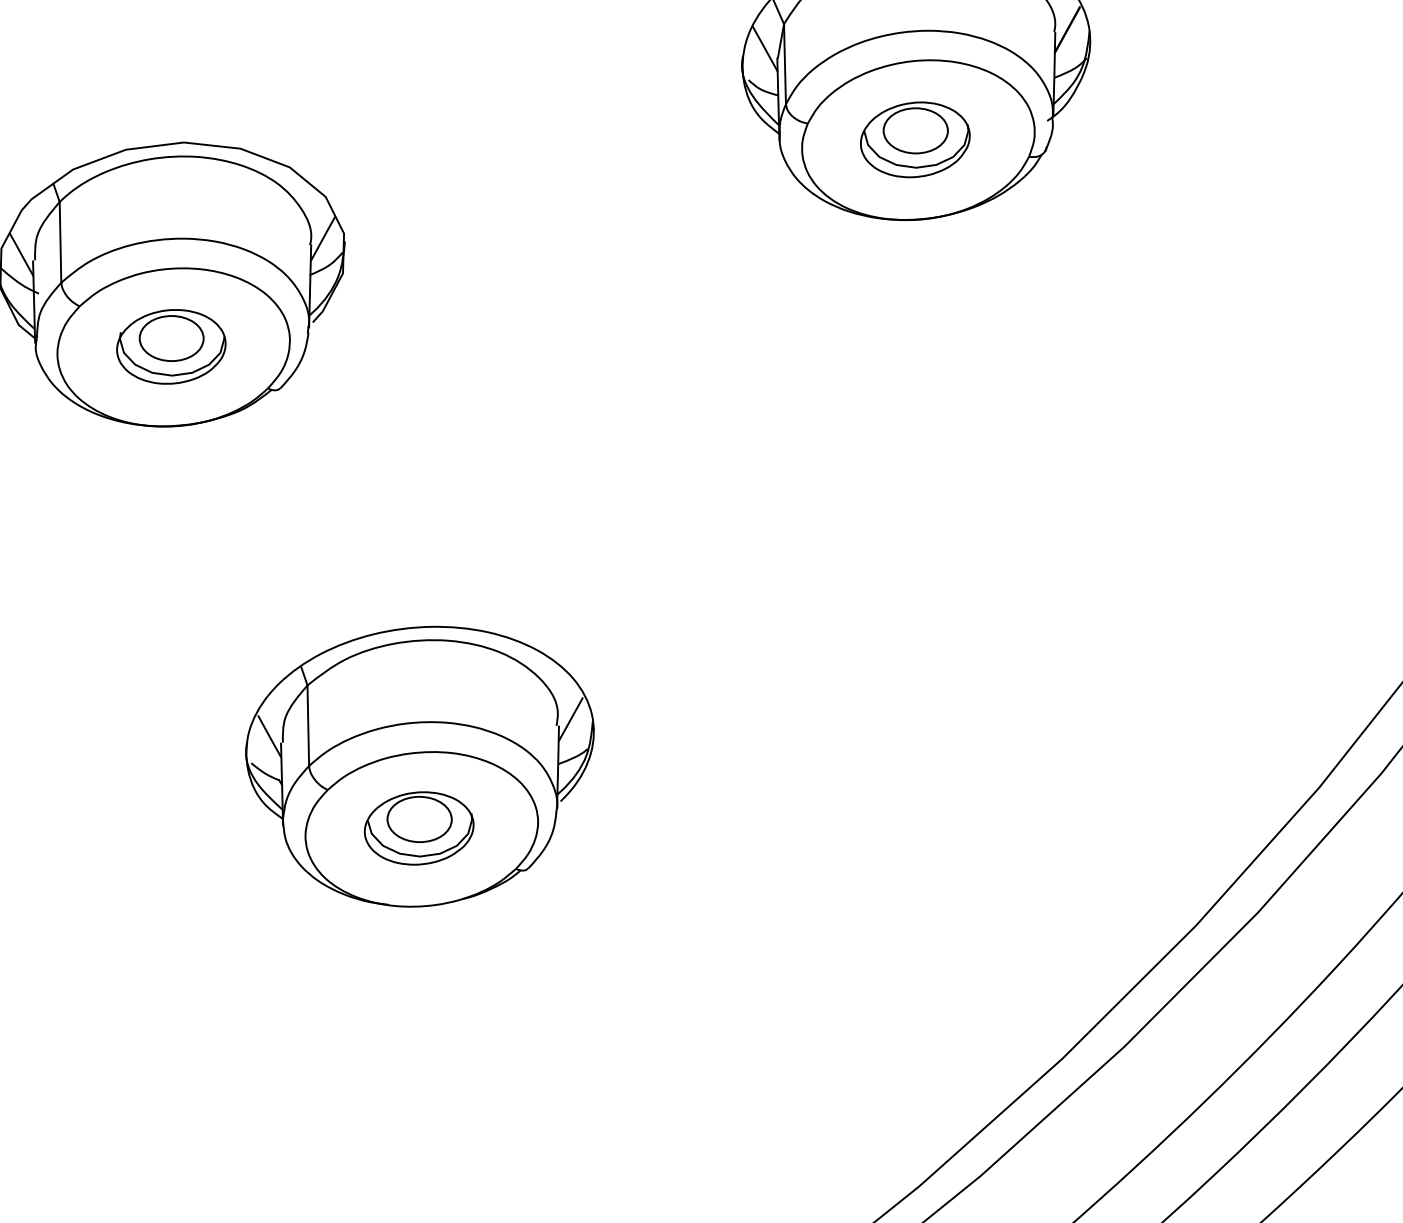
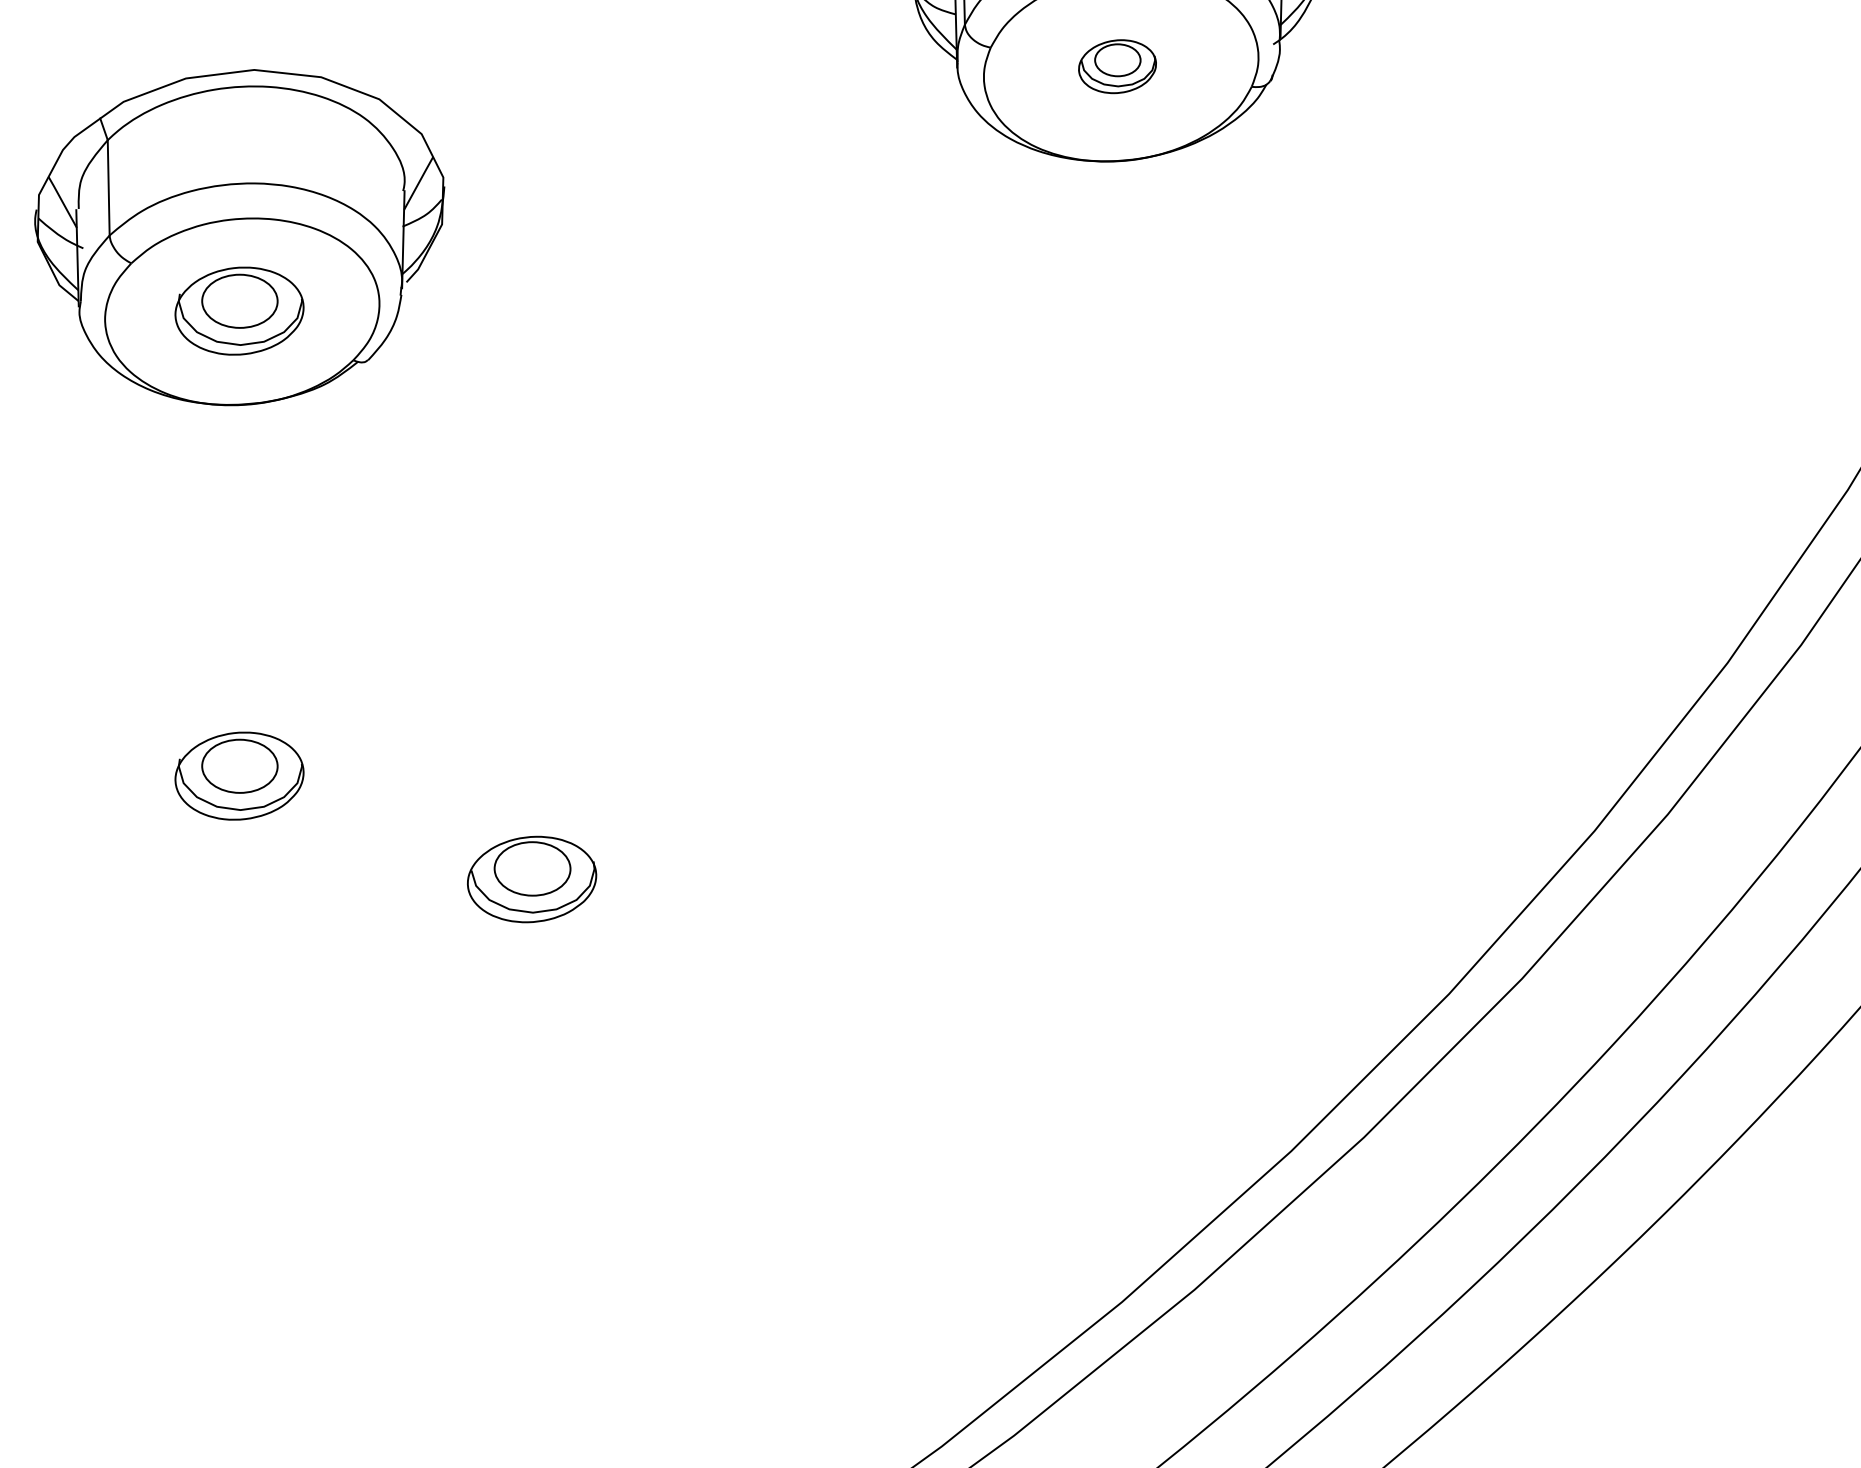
part: (915, 139) -> (1117, 66), size x0.6
part: (171, 740) -> (239, 775), added
part: (419, 766) -> (532, 806), removed

